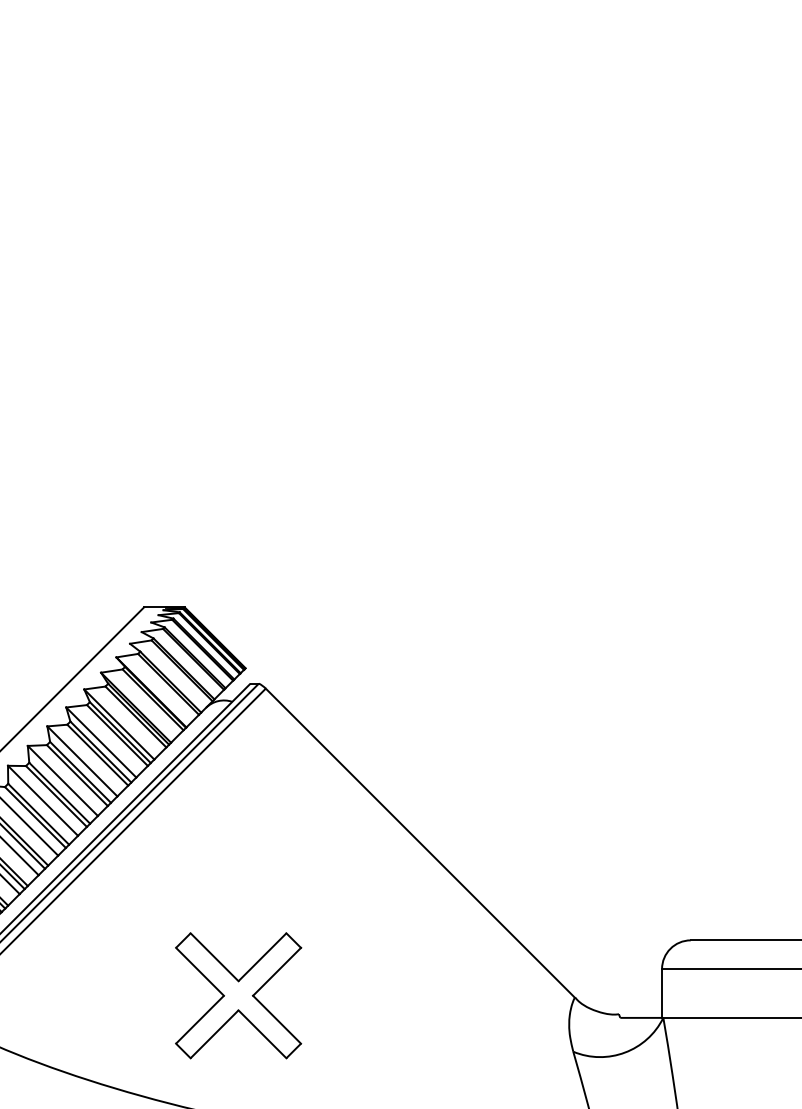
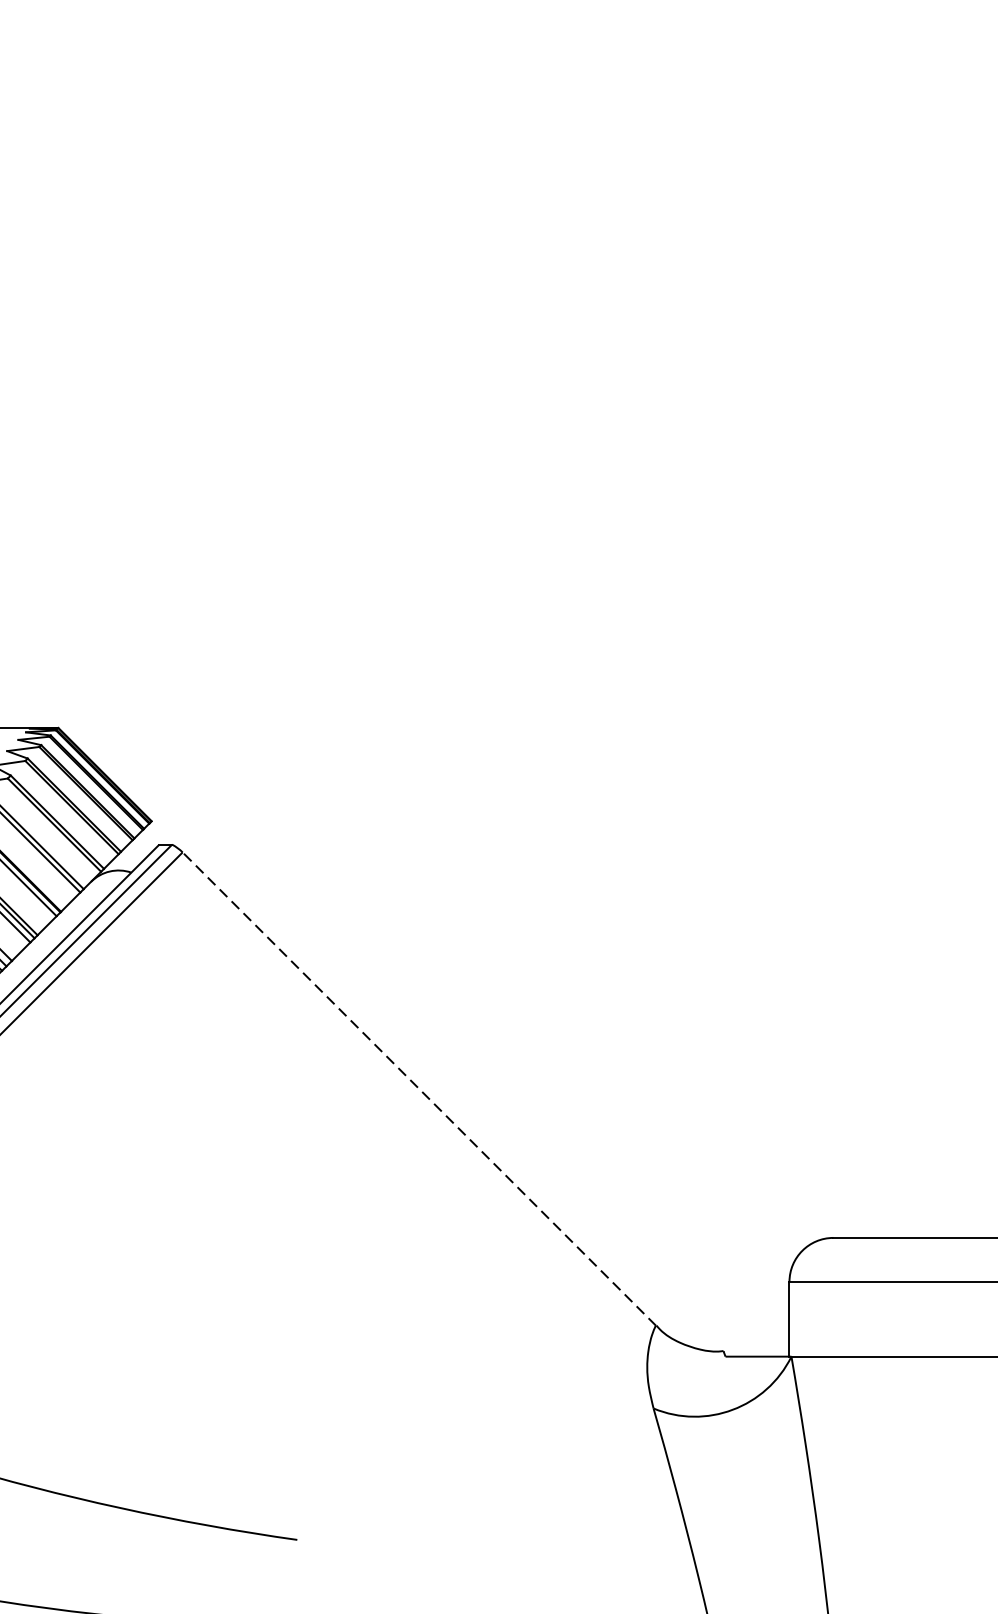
line: (420, 843) -> (419, 1089), solid -> dashed
part: (238, 995) -> (140, 1322), removed

